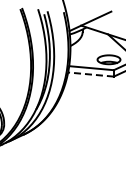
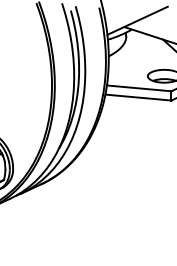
line: (90, 74) -> (137, 97), dashed -> solid

